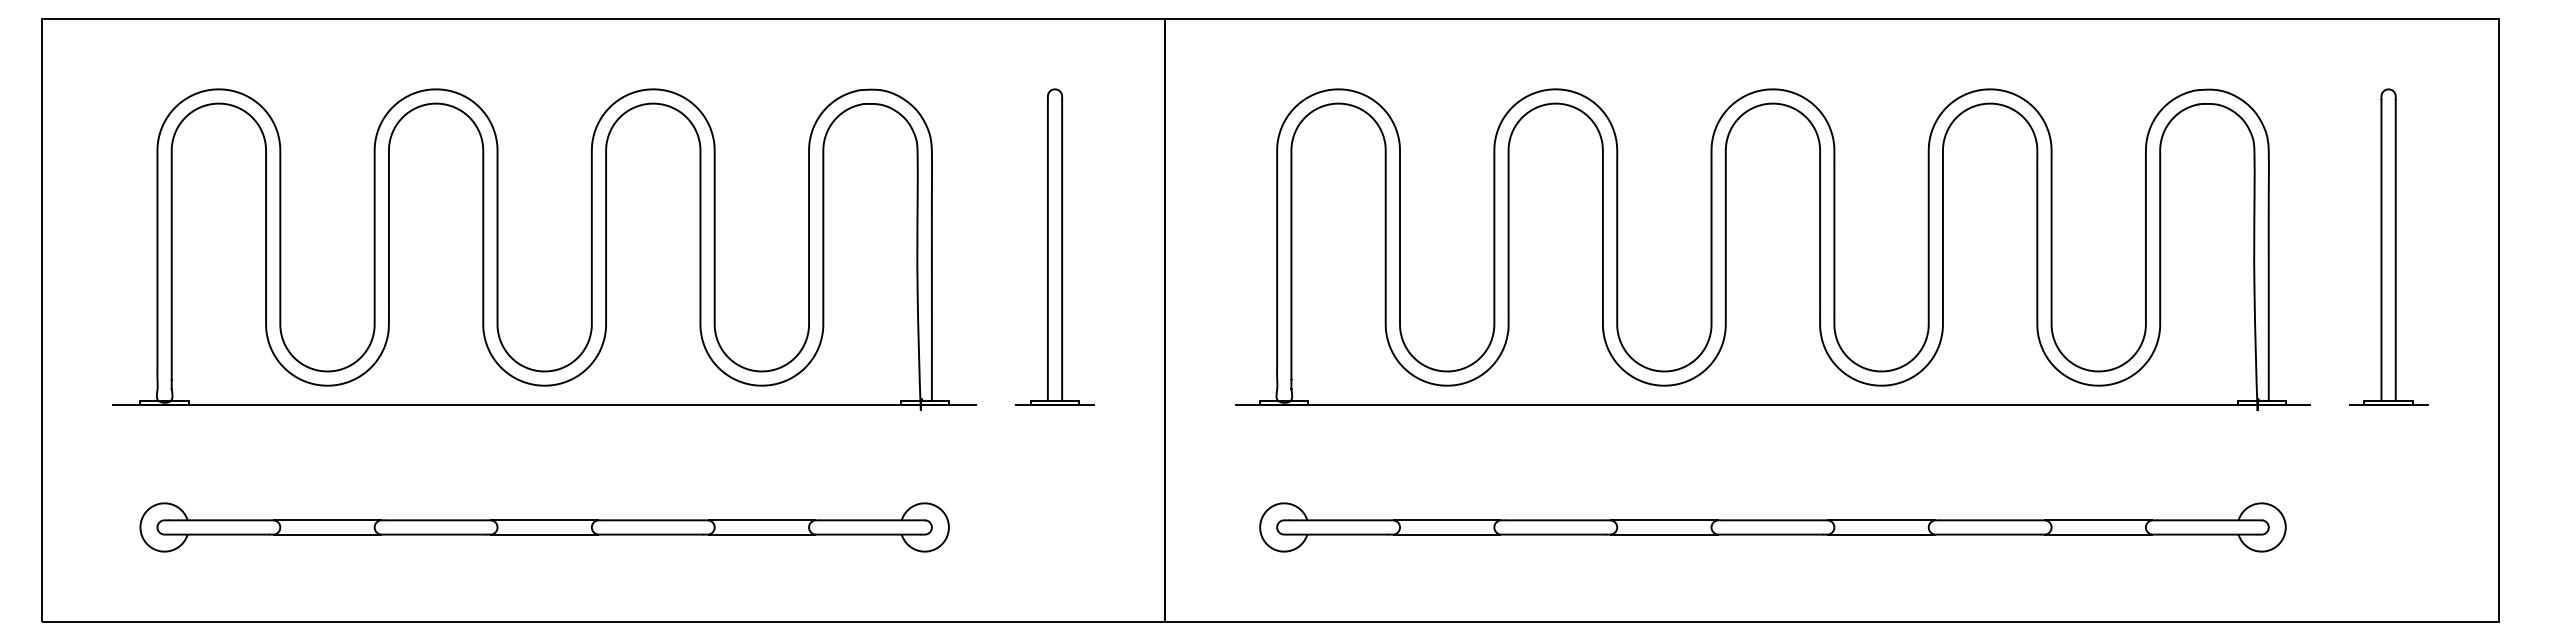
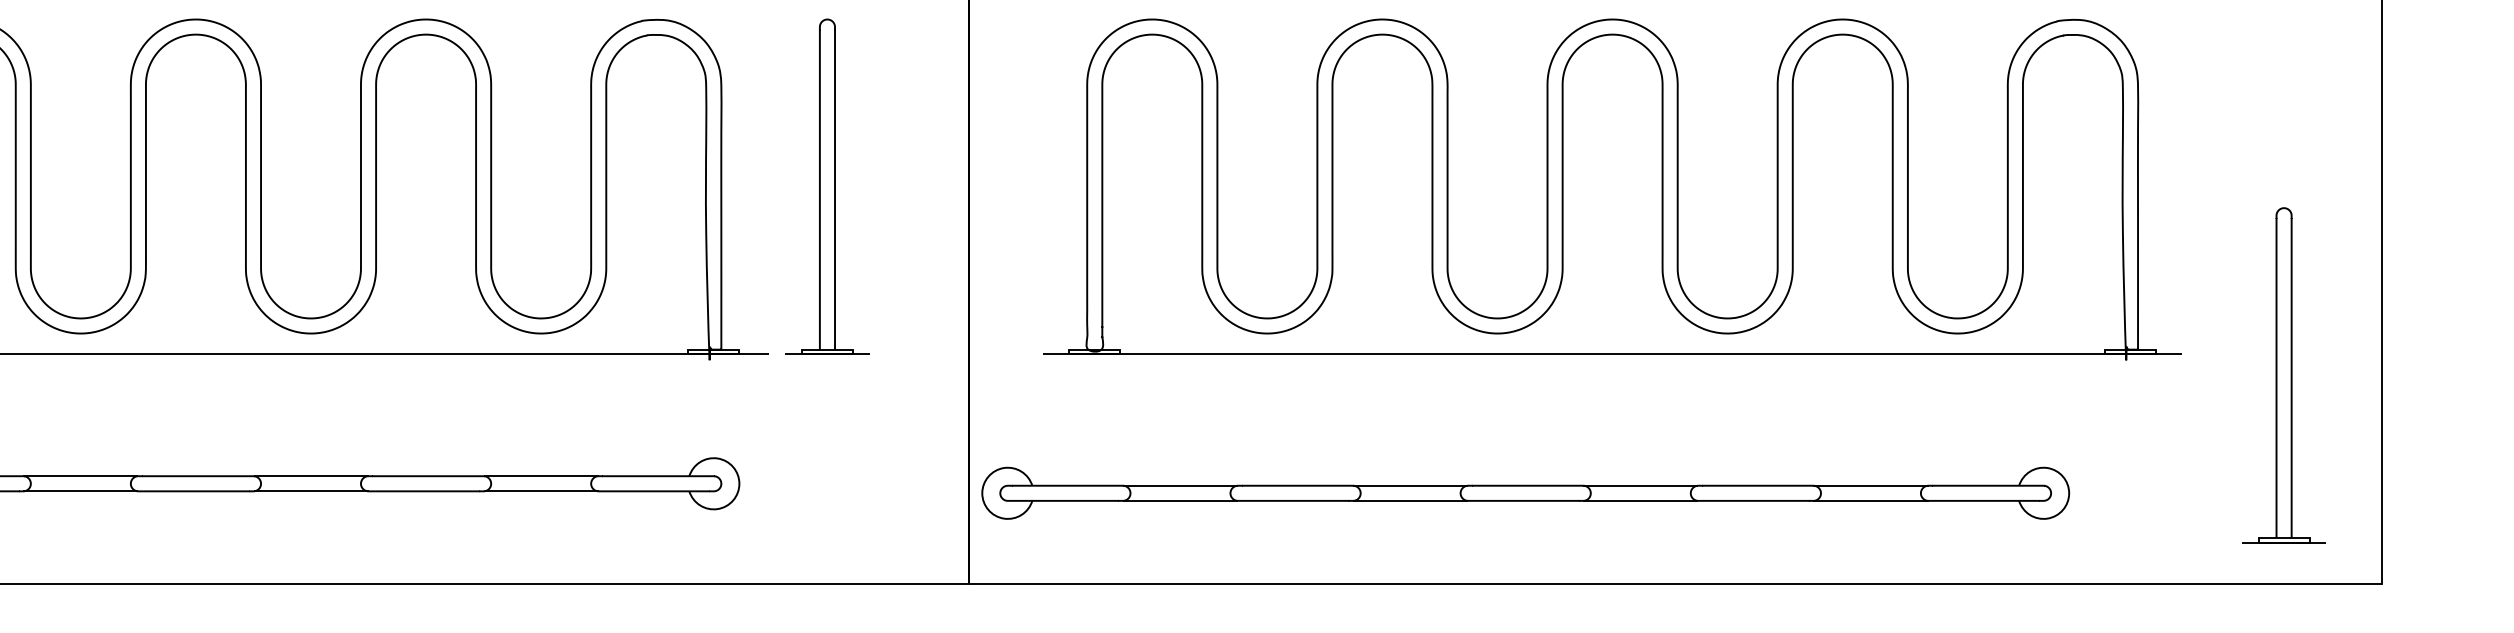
part: (1054, 246) -> (826, 186), moved
part: (2388, 246) -> (2283, 374), moved
part: (1772, 527) -> (1525, 493), moved

